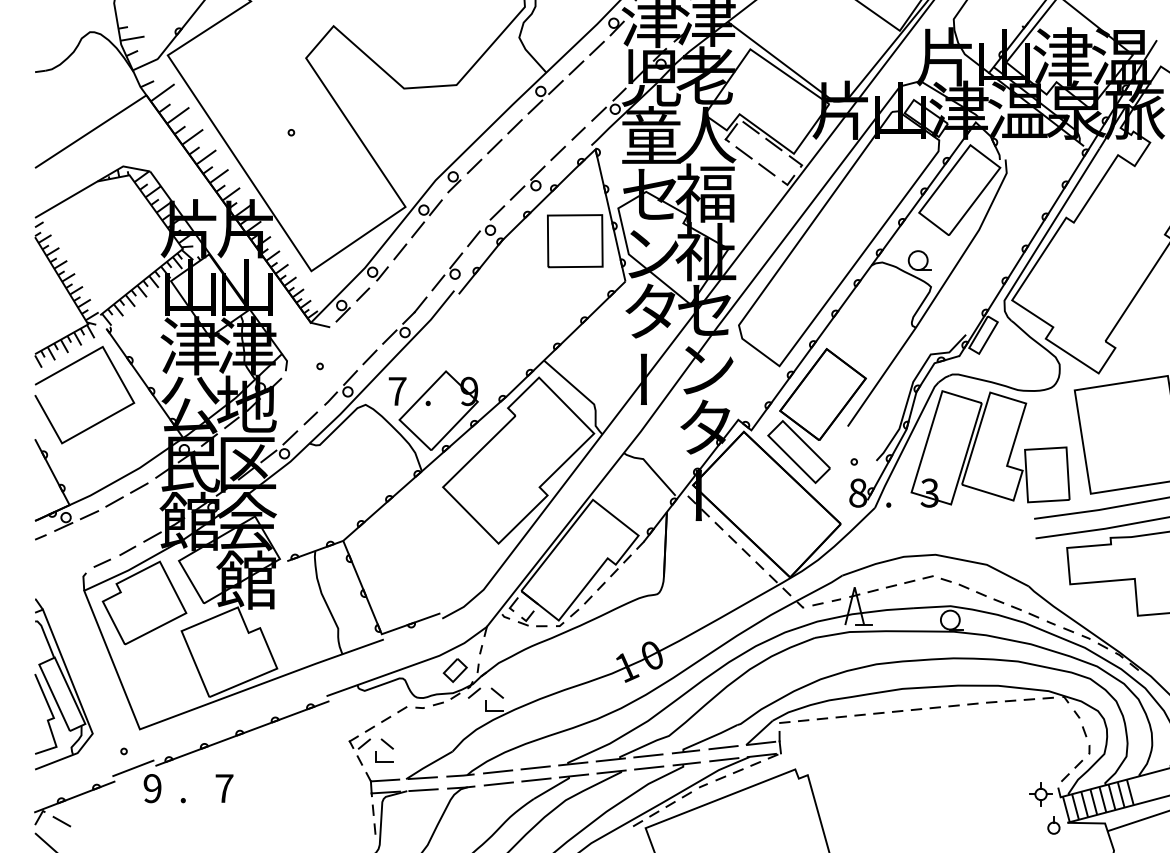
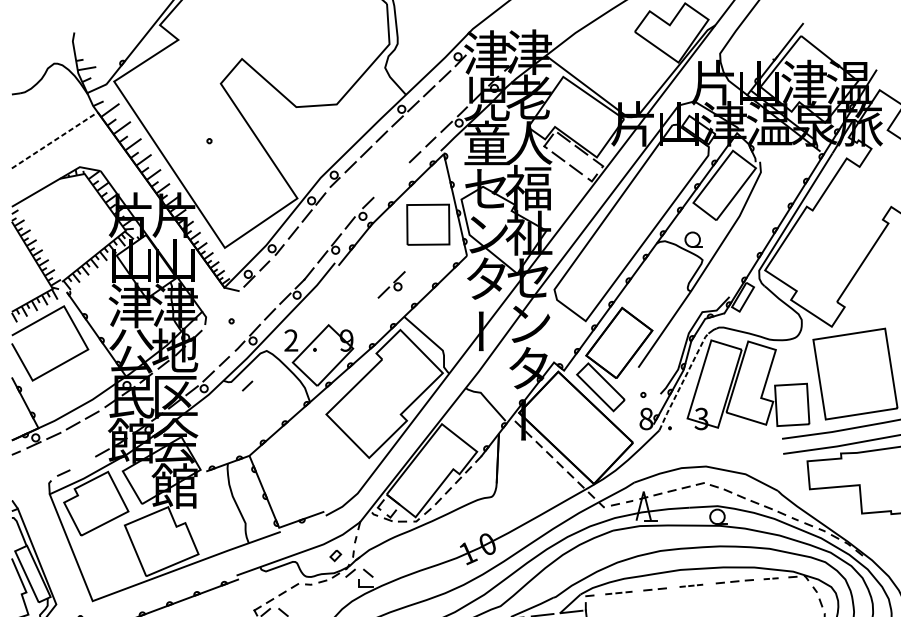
line: (90, 131) -> (54, 140), solid -> dashed
part: (527, 182) -> (391, 284), moved
text: (397, 390) -> (291, 339), 7 -> 2
line: (905, 444) -> (682, 381), solid -> dashed
line: (340, 450) -> (247, 386), added
line: (127, 550) -> (83, 463), removed
part: (454, 670) -> (335, 555), size x0.6
part: (1019, 700) -> (770, 578), size x0.6
part: (916, 709) -> (691, 585), size x0.6
part: (822, 718) -> (618, 592), size x0.7

